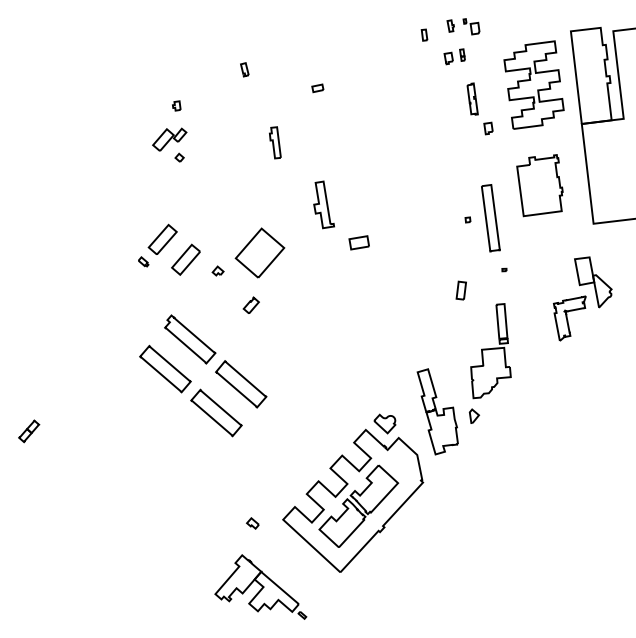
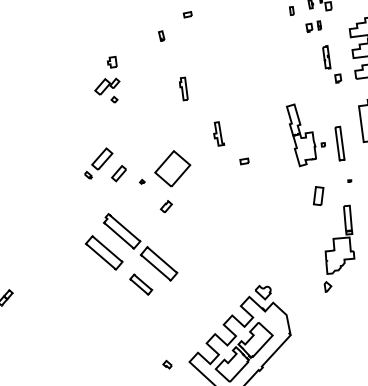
part: (317, 88) -> (187, 14), moved
part: (176, 105) -> (112, 61), size x1.6
part: (323, 204) -> (218, 133), size x0.7
part: (490, 218) -> (339, 143), size x0.7
part: (358, 242) -> (244, 161), size x0.6
part: (185, 259) -> (118, 173), size x0.7
part: (217, 270) -> (141, 181), size x0.6
part: (460, 290) -> (317, 195), size x1.4
part: (437, 411) -> (301, 135), moved
part: (216, 412) -> (141, 284), size x0.6

